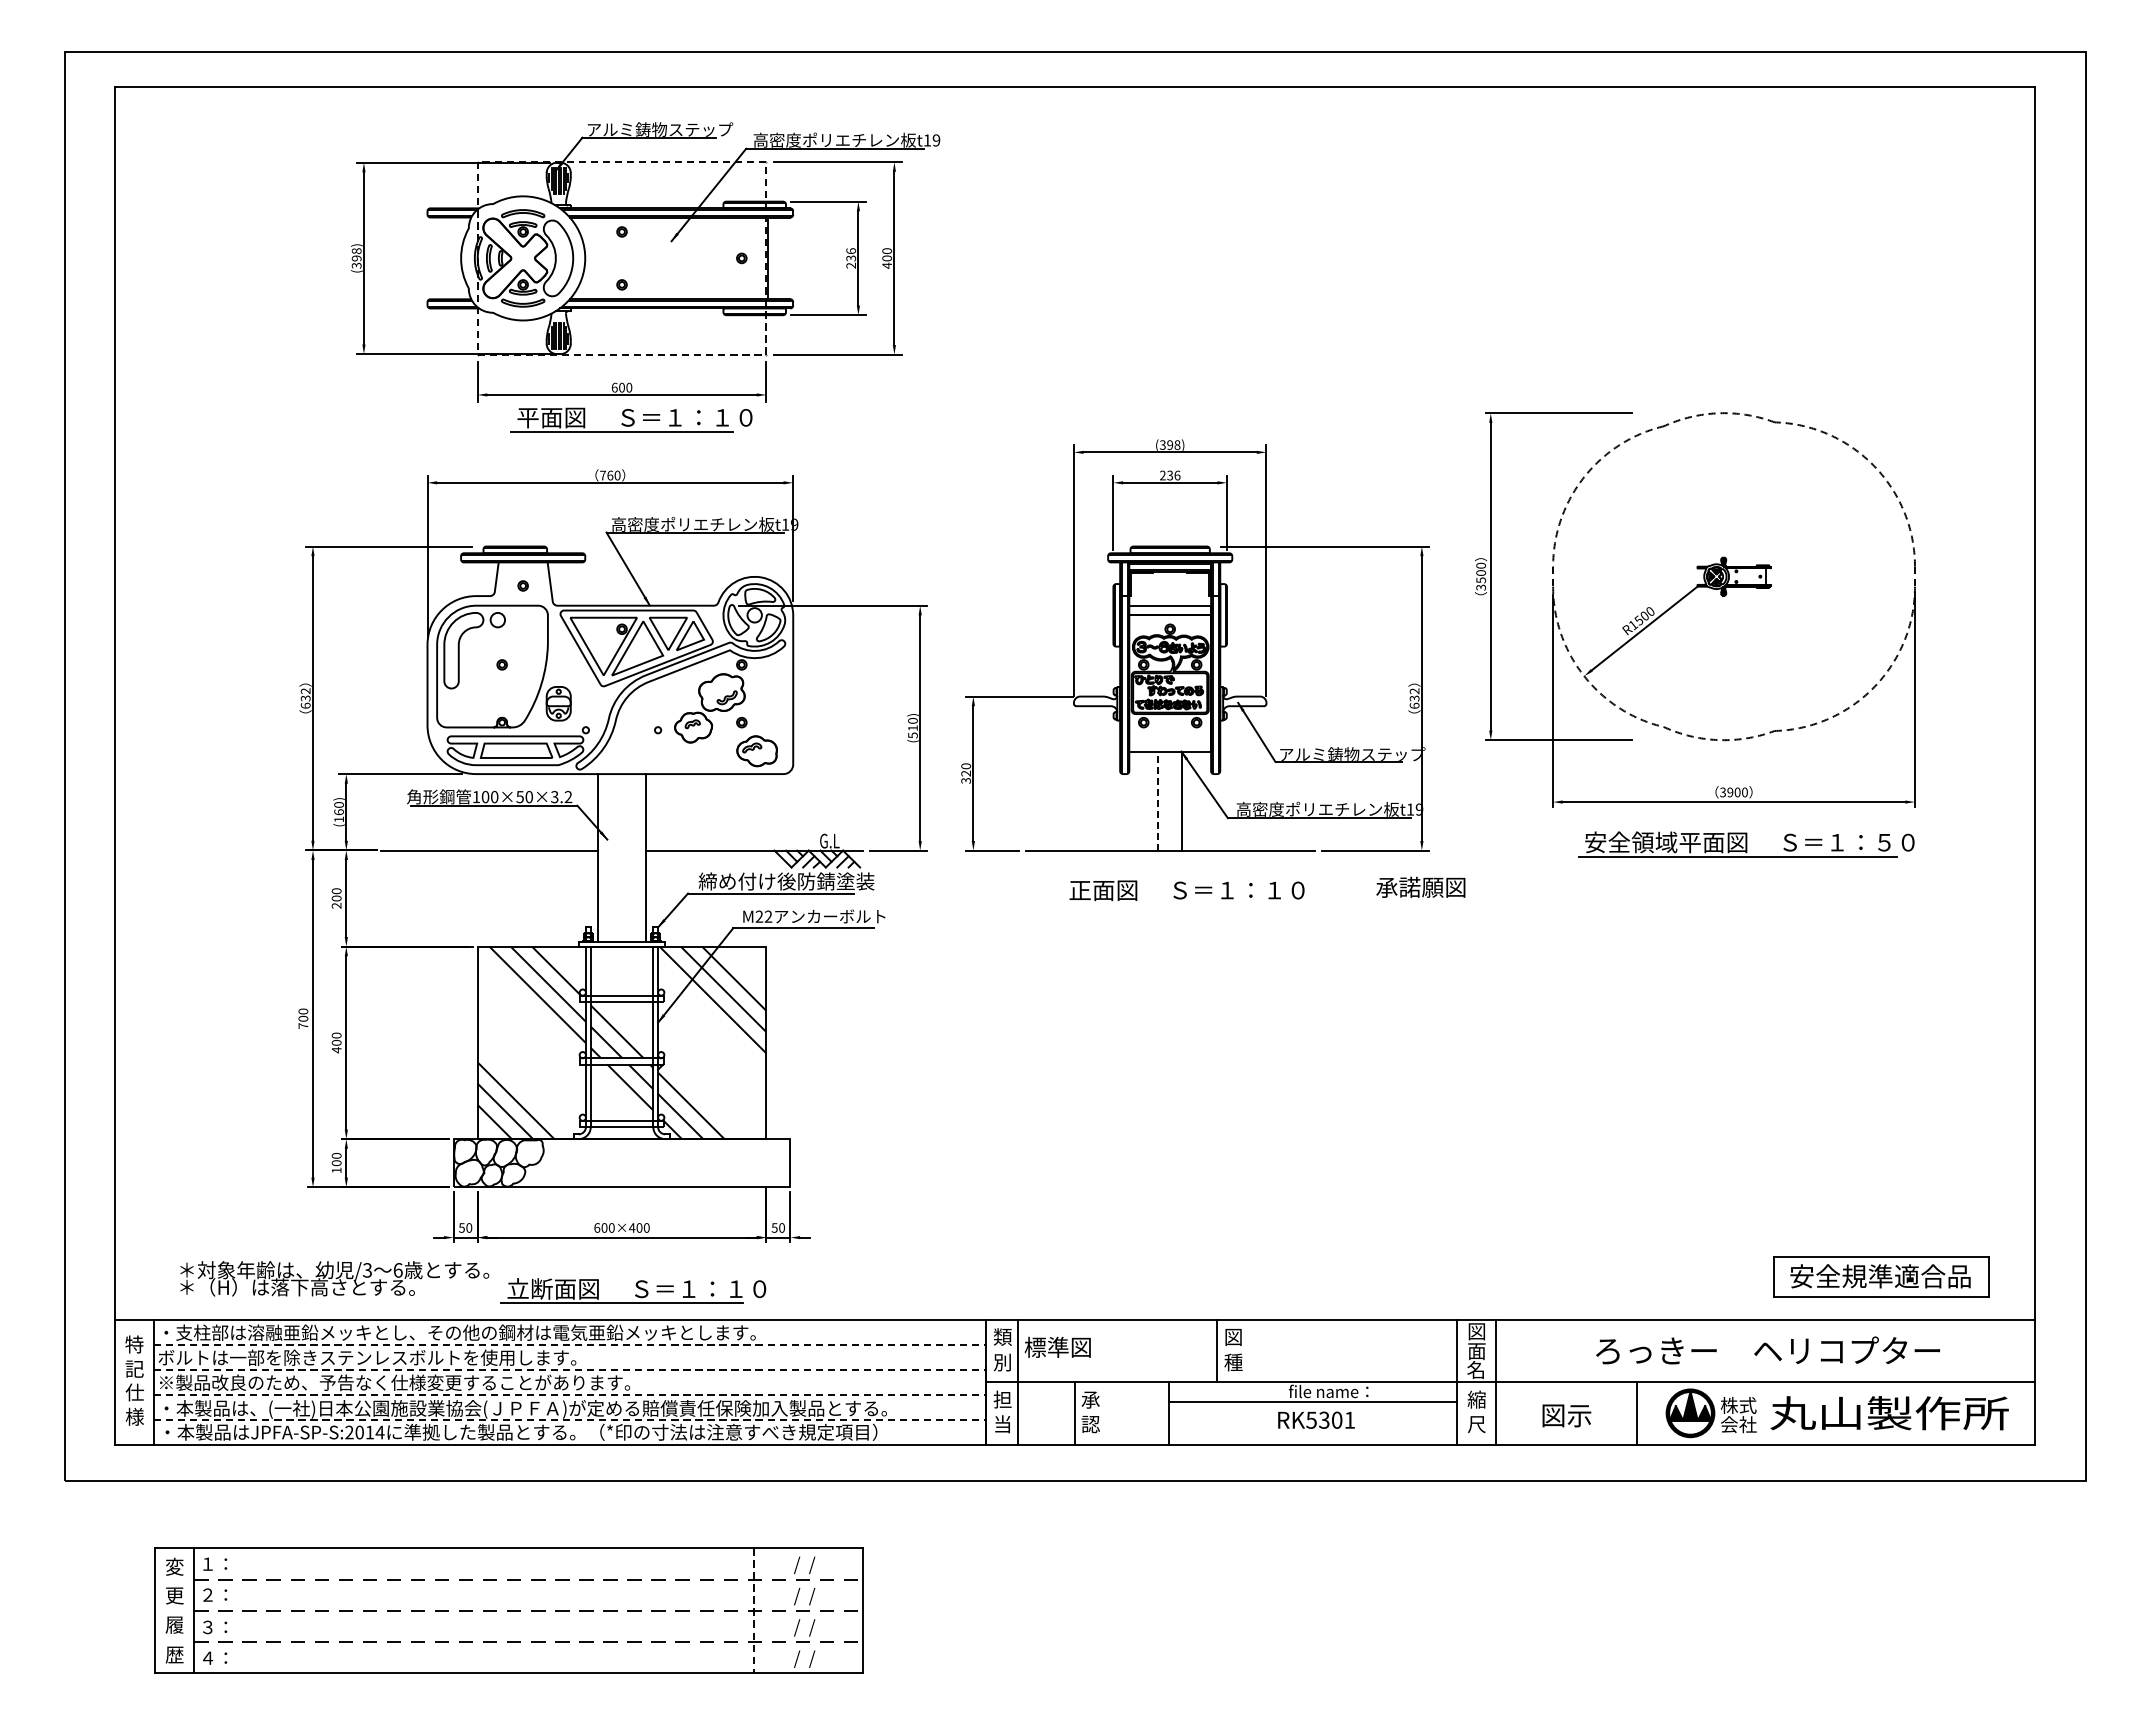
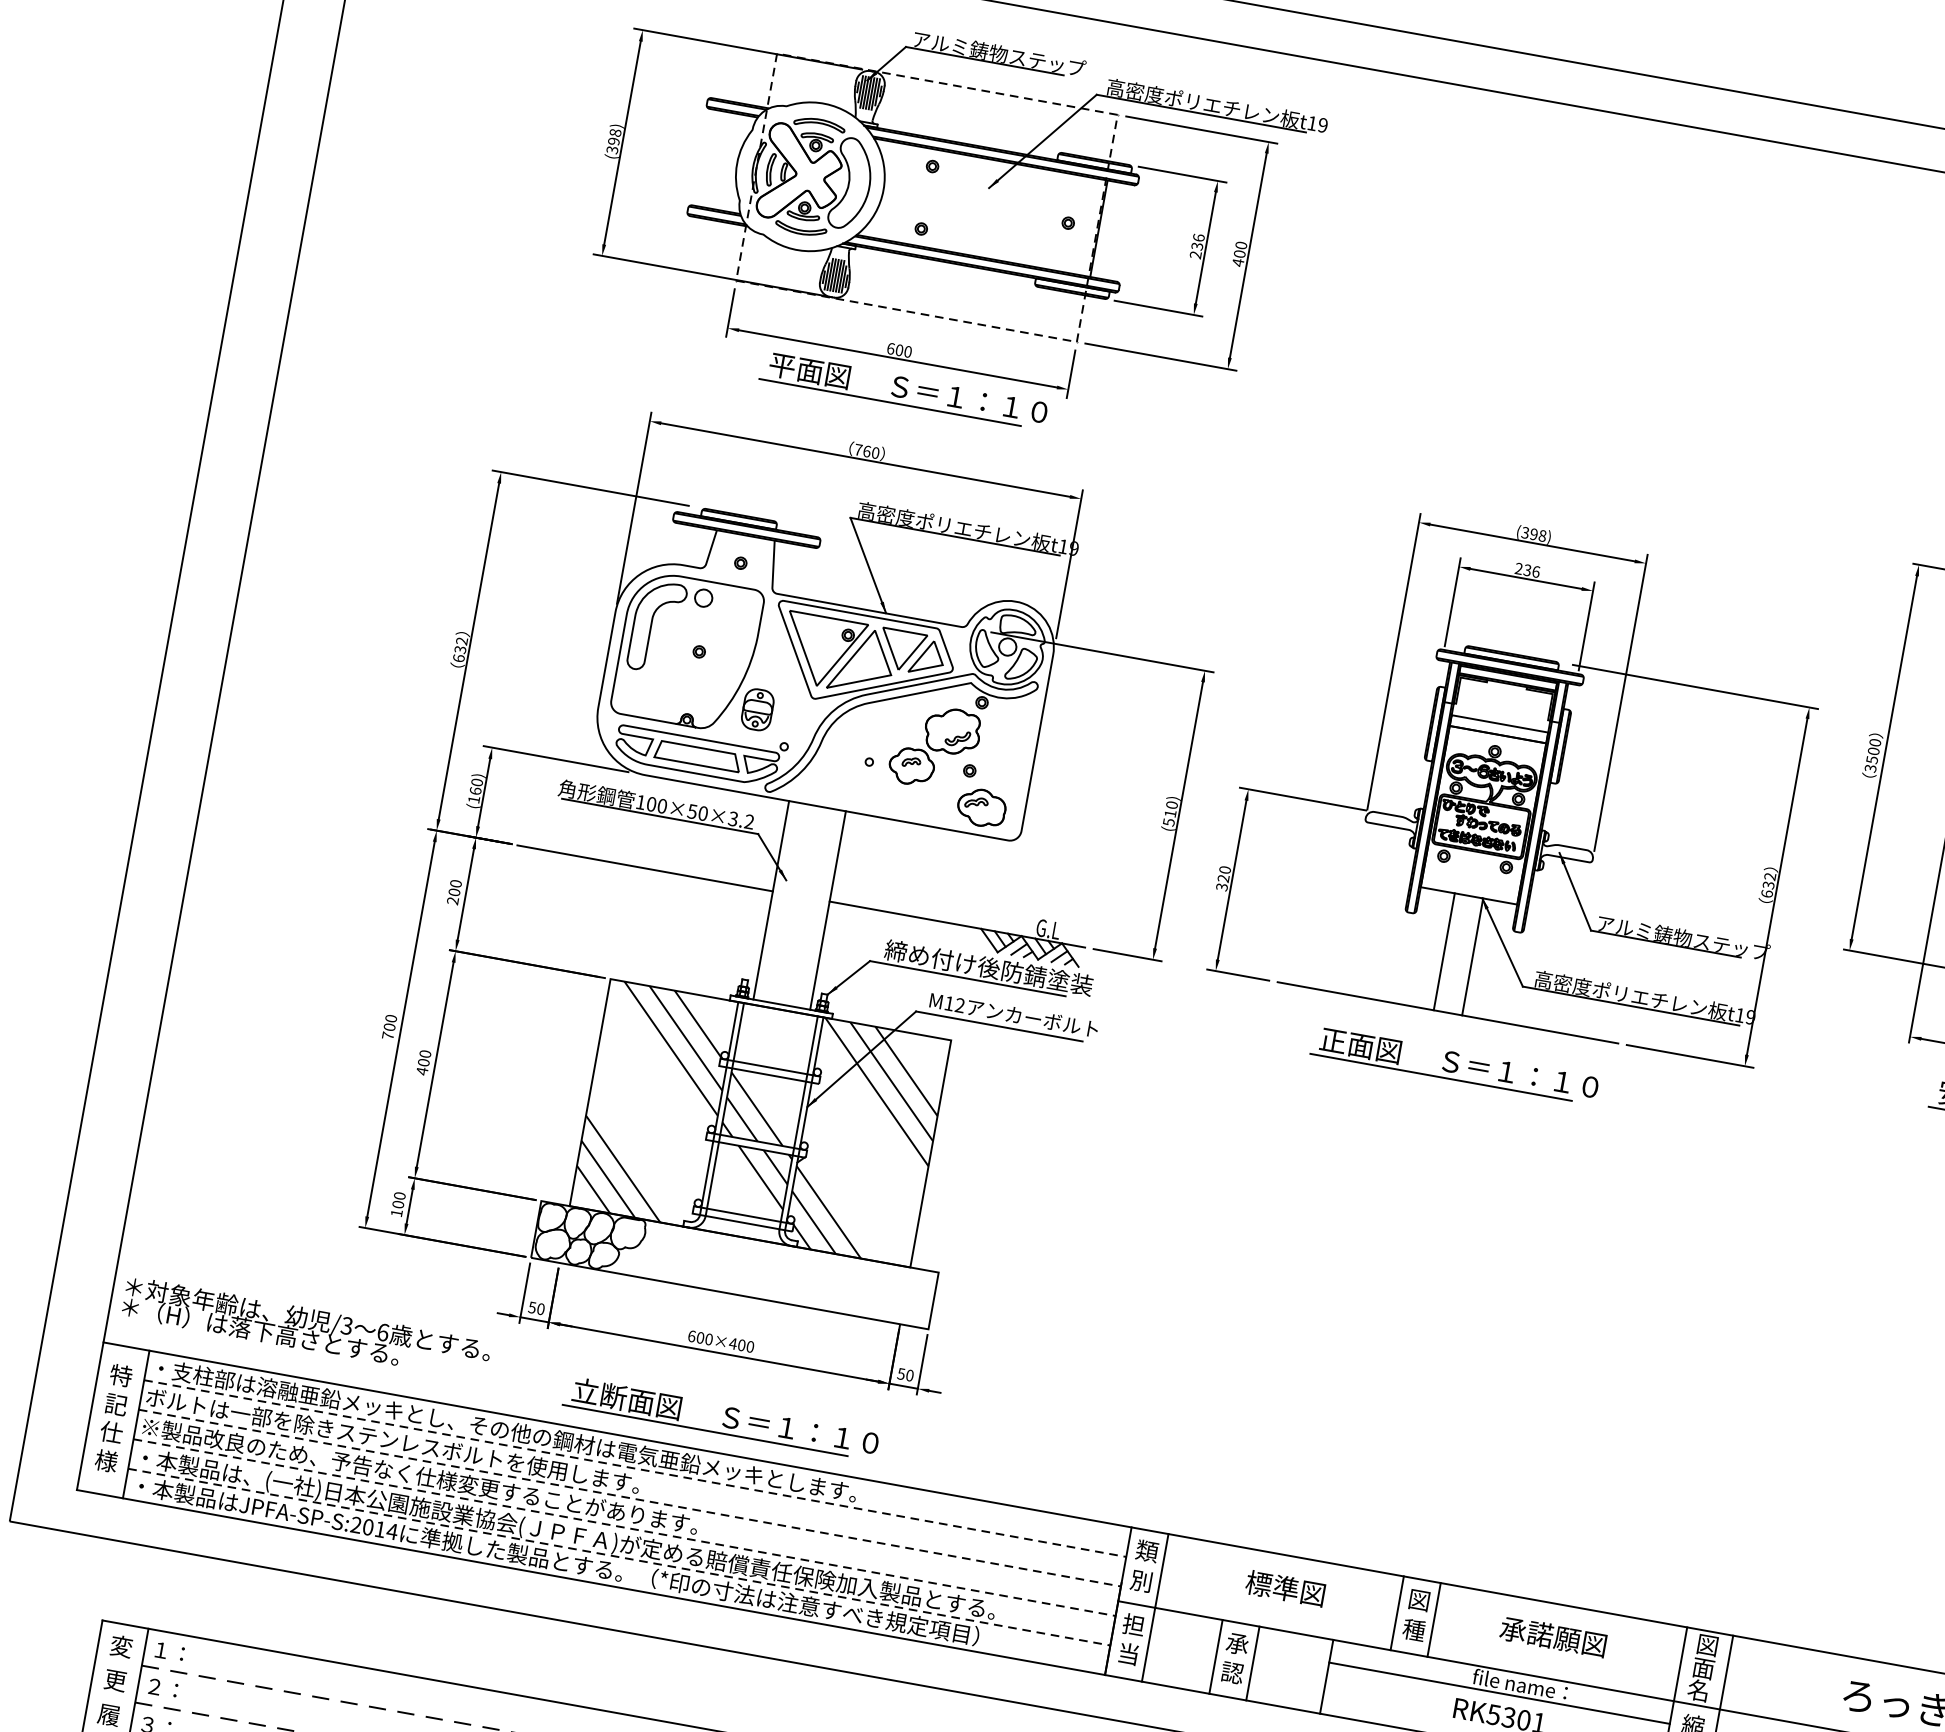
line: (1158, 801) -> (1444, 952), dashed -> solid
text: (1420, 886) -> (1553, 1635), moved
line: (1173, 904) -> (1440, 1077), added
text: (759, 916) -> (949, 1003), M22 -> M12
text: (334, 1278) -> (306, 1328), moved
text: (1057, 1346) -> (1285, 1587), moved
line: (1248, 1350) -> (1434, 1619), added
line: (1106, 1413) -> (1253, 1663), added

